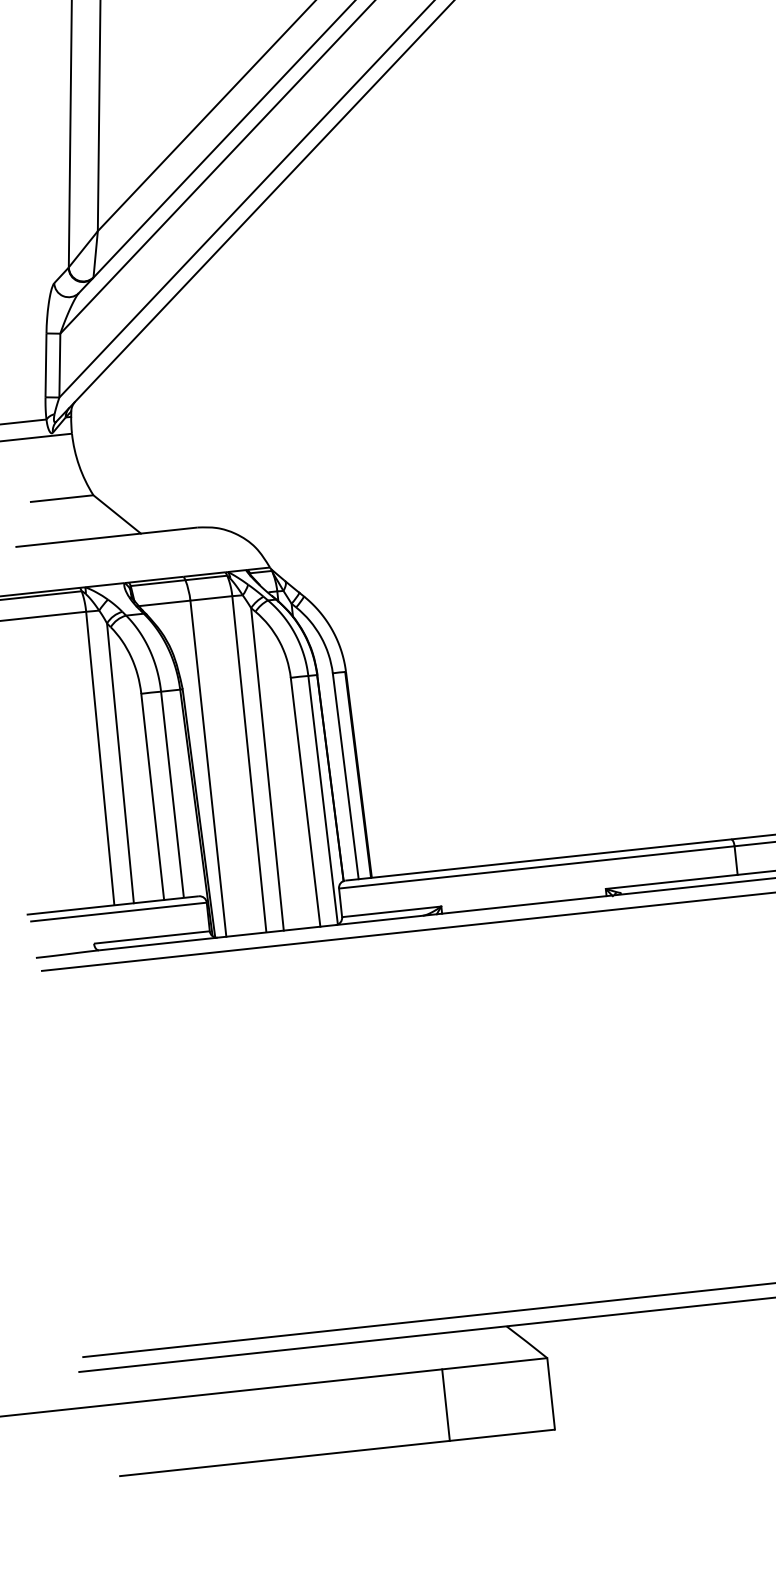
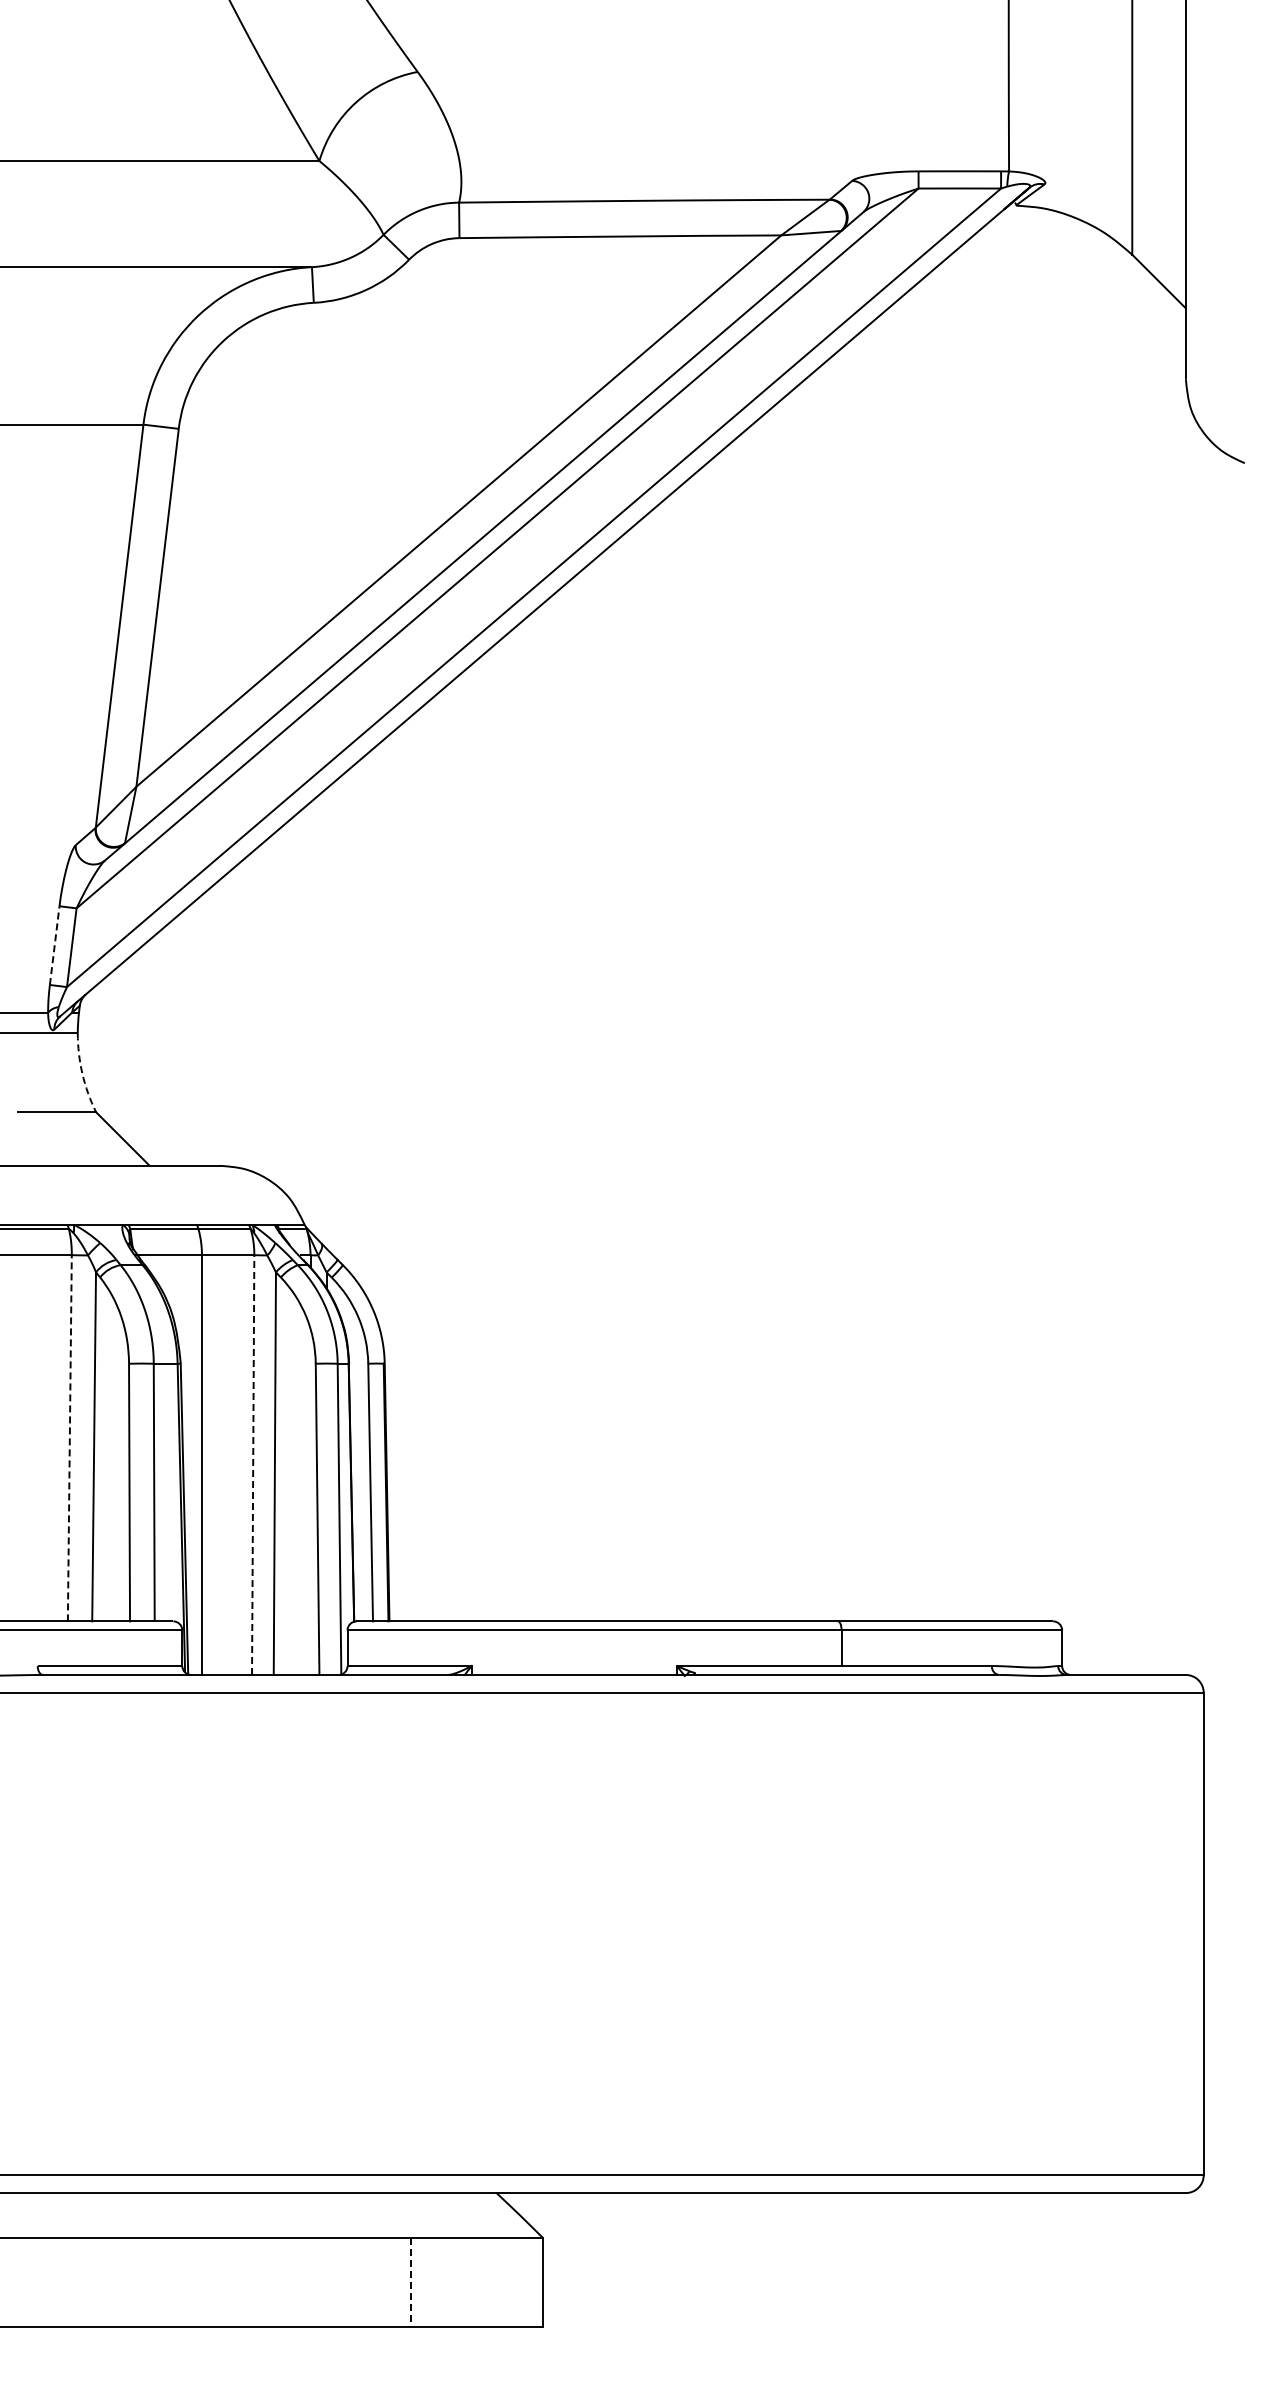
line: (45, 364) -> (54, 944), solid -> dashed
arc: (79, 465) -> (82, 1073), solid -> dashed
line: (100, 758) -> (69, 1438), solid -> dashed
line: (249, 764) -> (253, 1465), solid -> dashed
line: (446, 1405) -> (411, 2282), solid -> dashed

